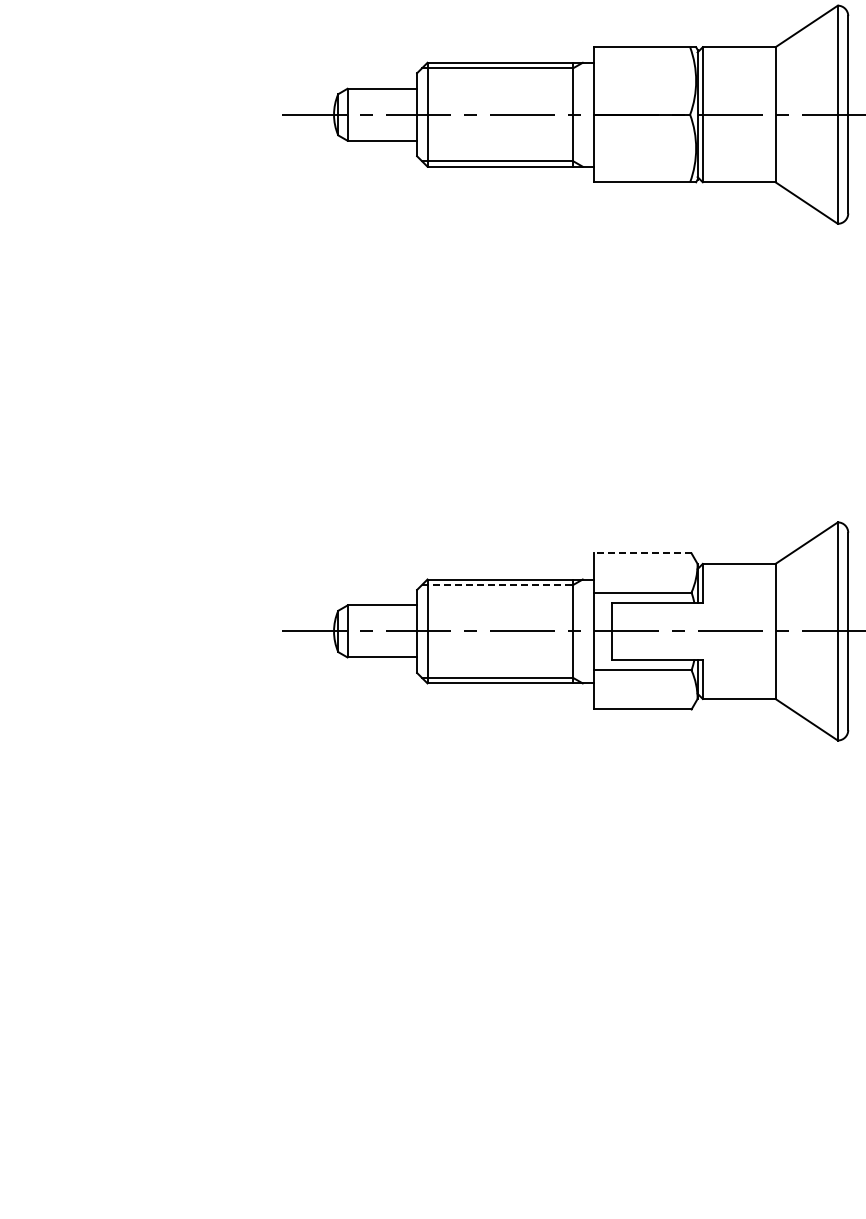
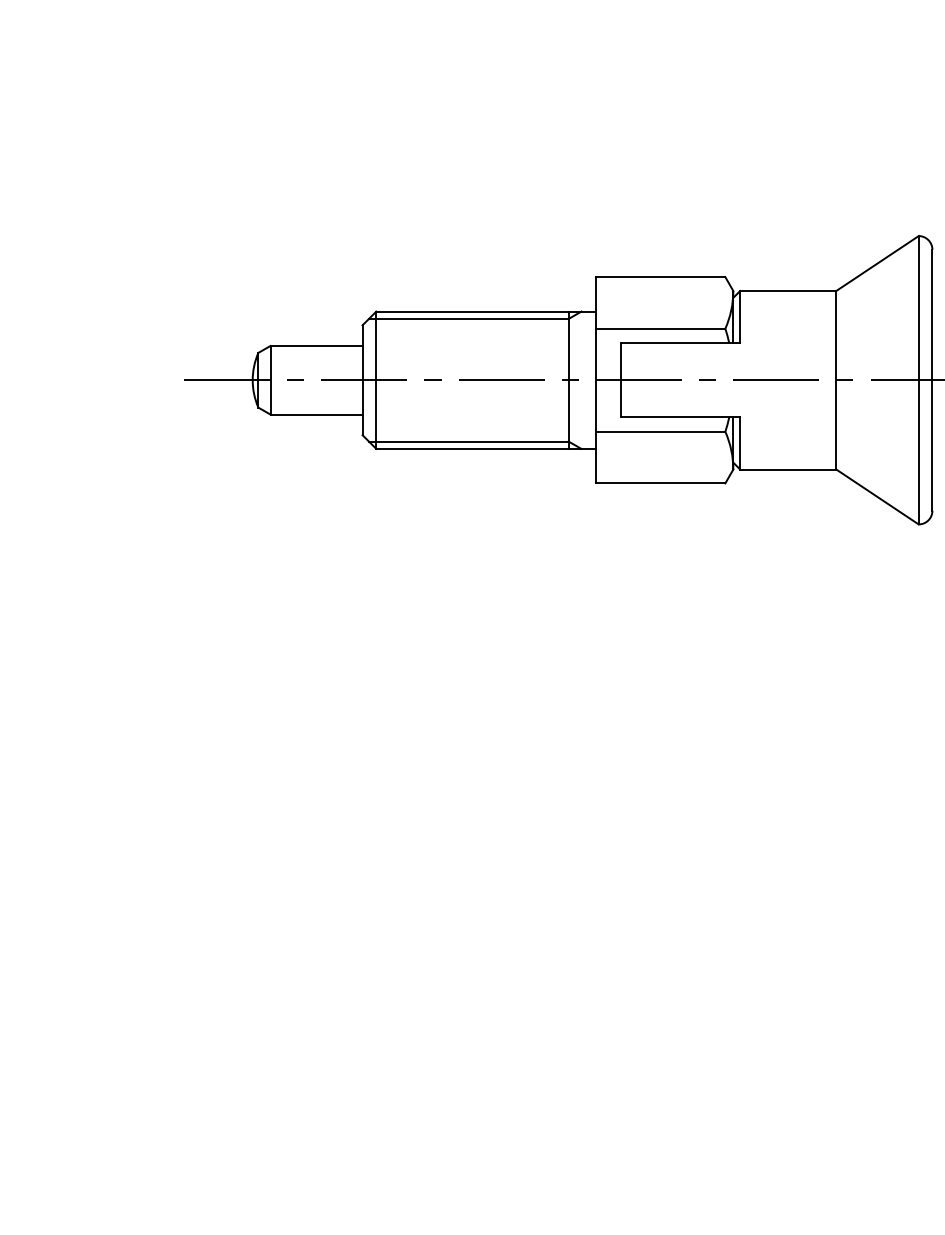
line: (642, 553) -> (660, 277), dashed -> solid
line: (497, 585) -> (468, 319), dashed -> solid

